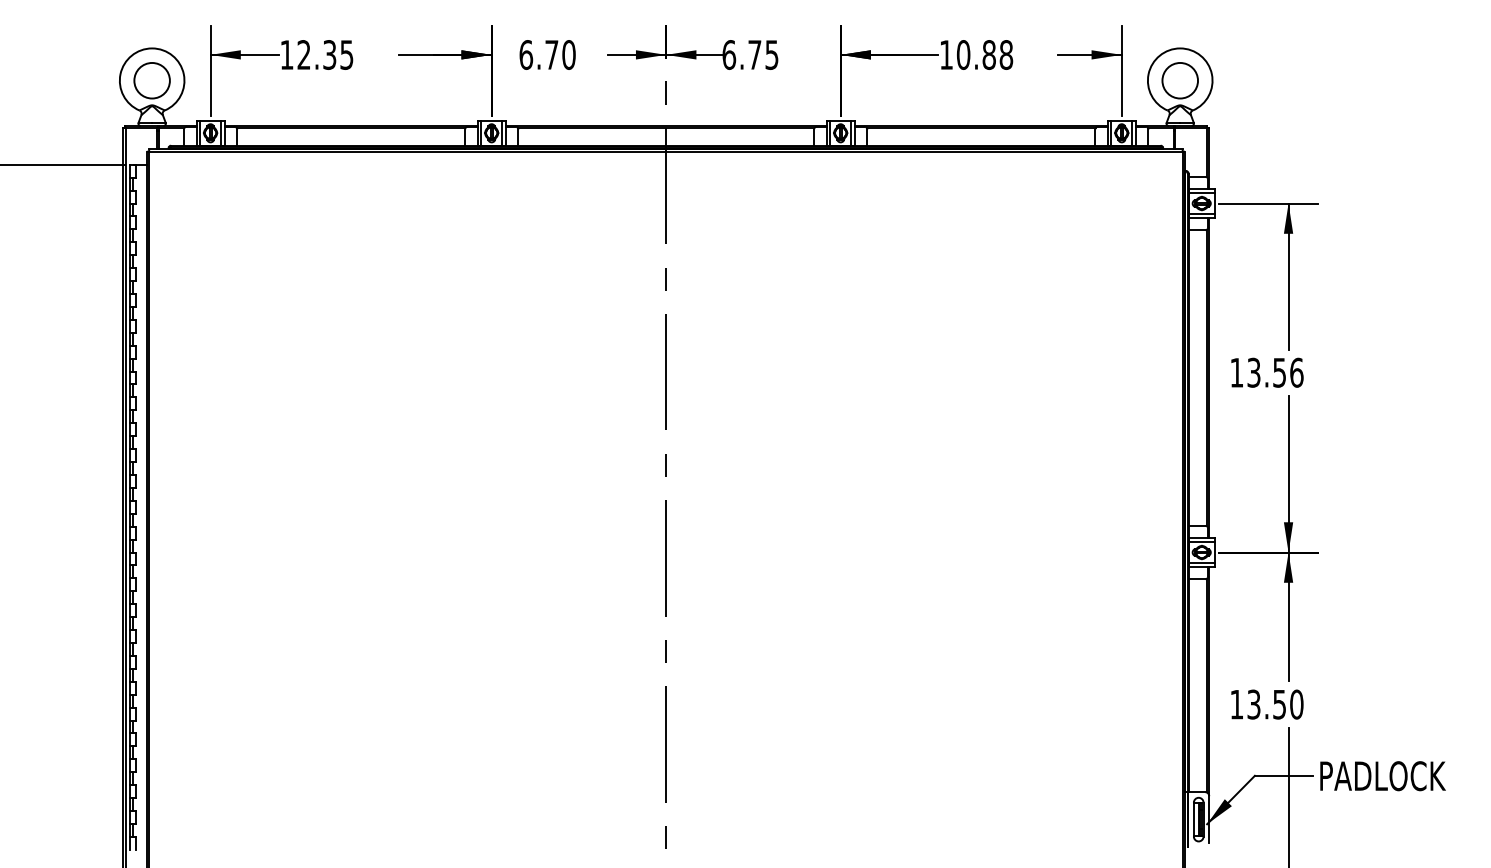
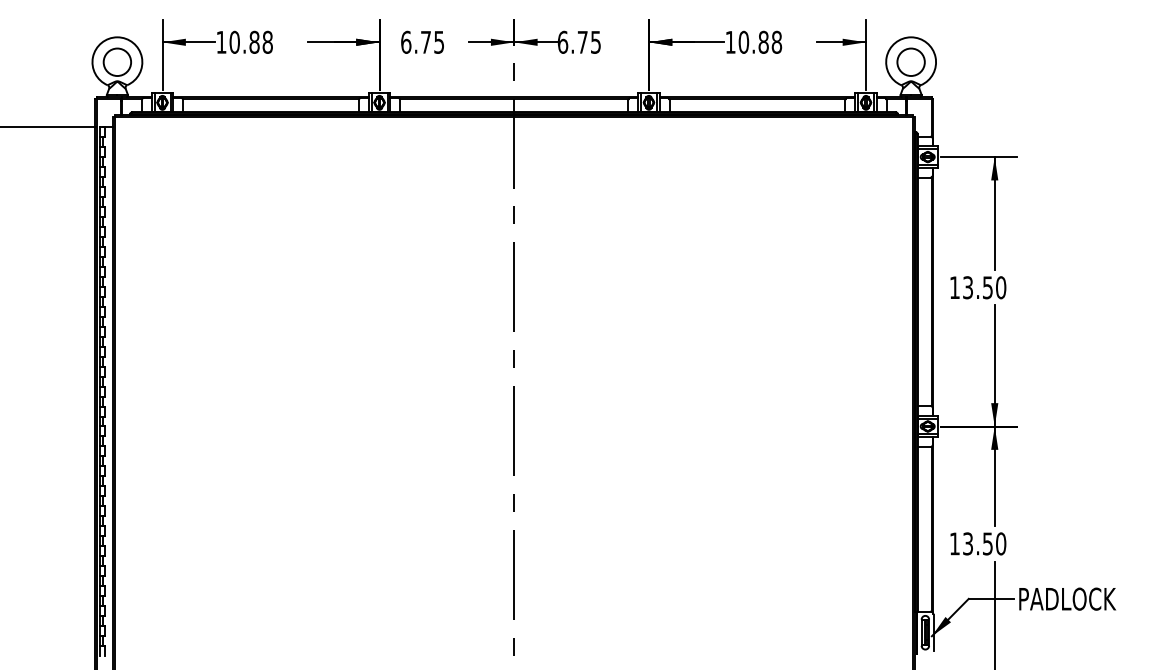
text: (324, 53) -> (250, 41), 12.35 -> 10.88
text: (569, 53) -> (439, 41), 6.70 -> 6.75
text: (1297, 372) -> (1001, 287), 13.56 -> 13.50

